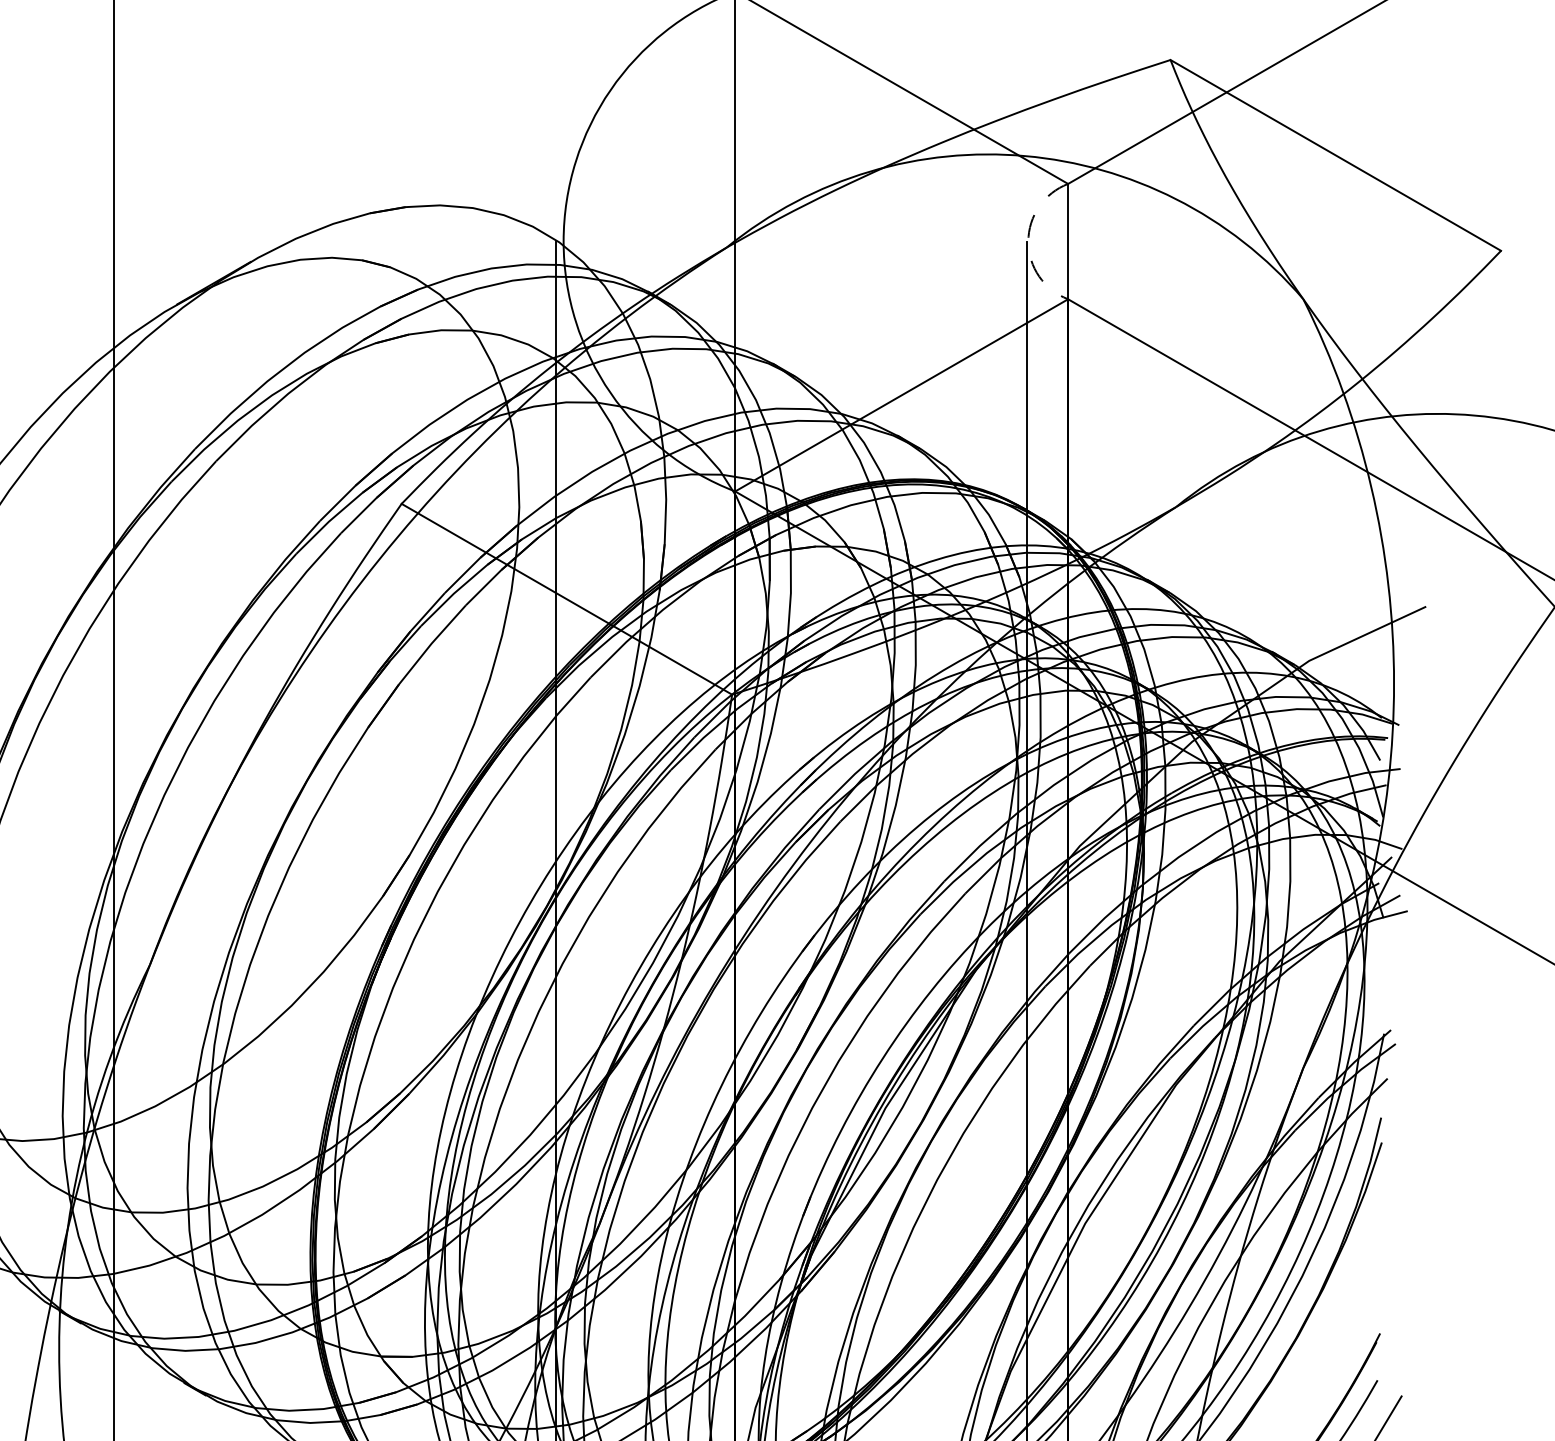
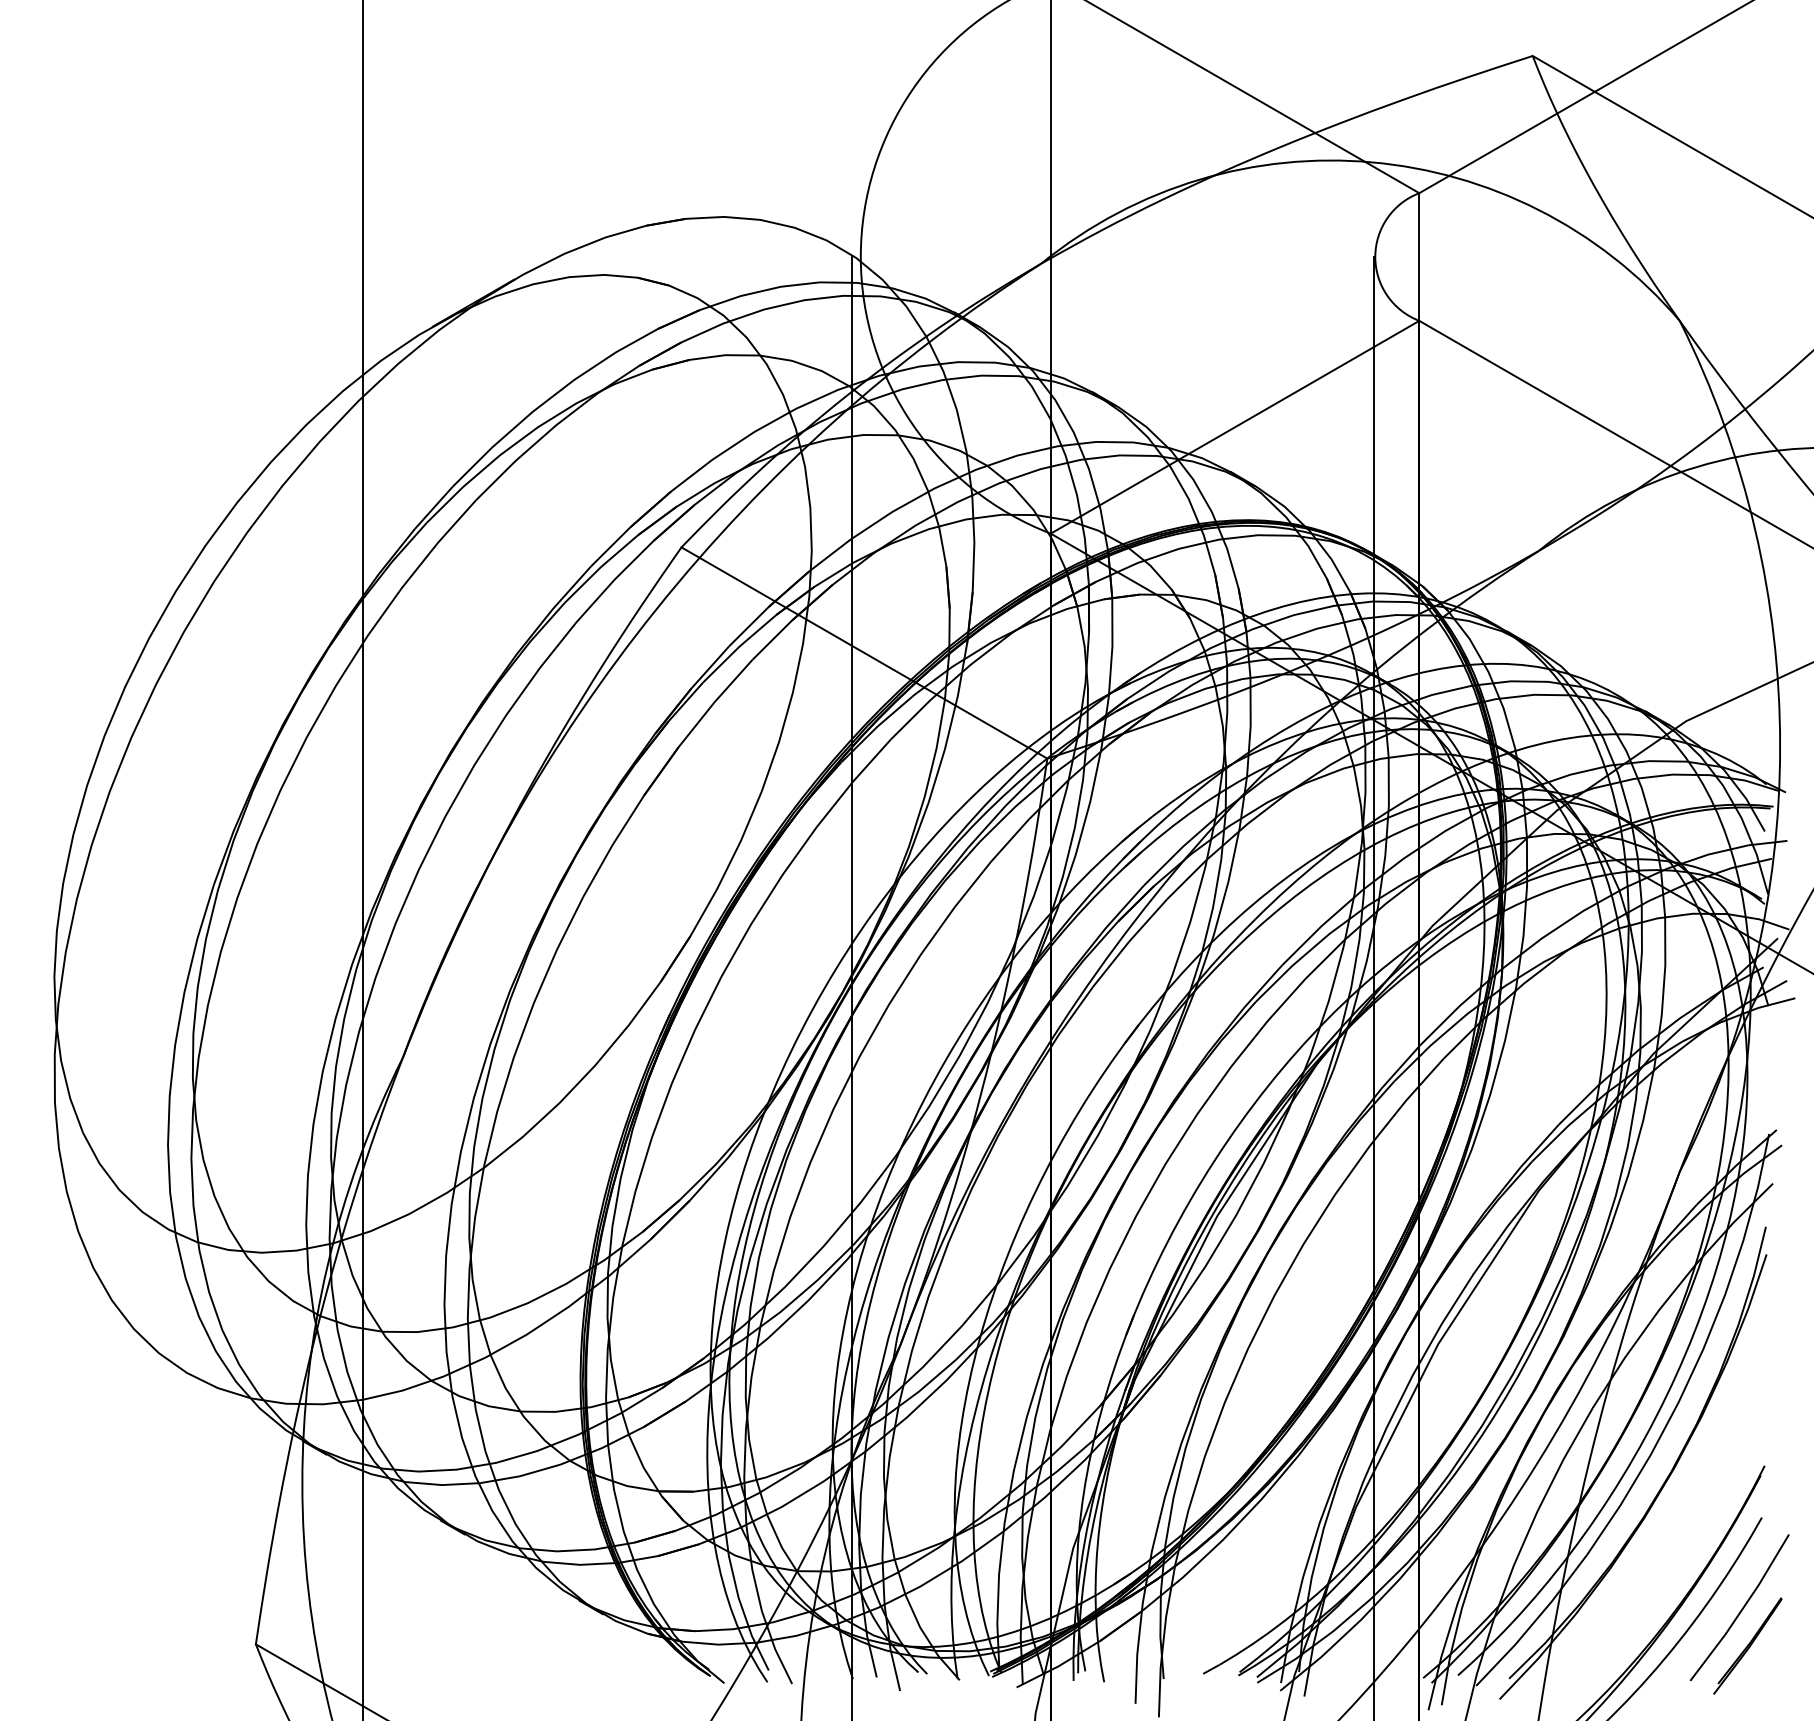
arc: (1028, 242) -> (1375, 257), dashed -> solid

